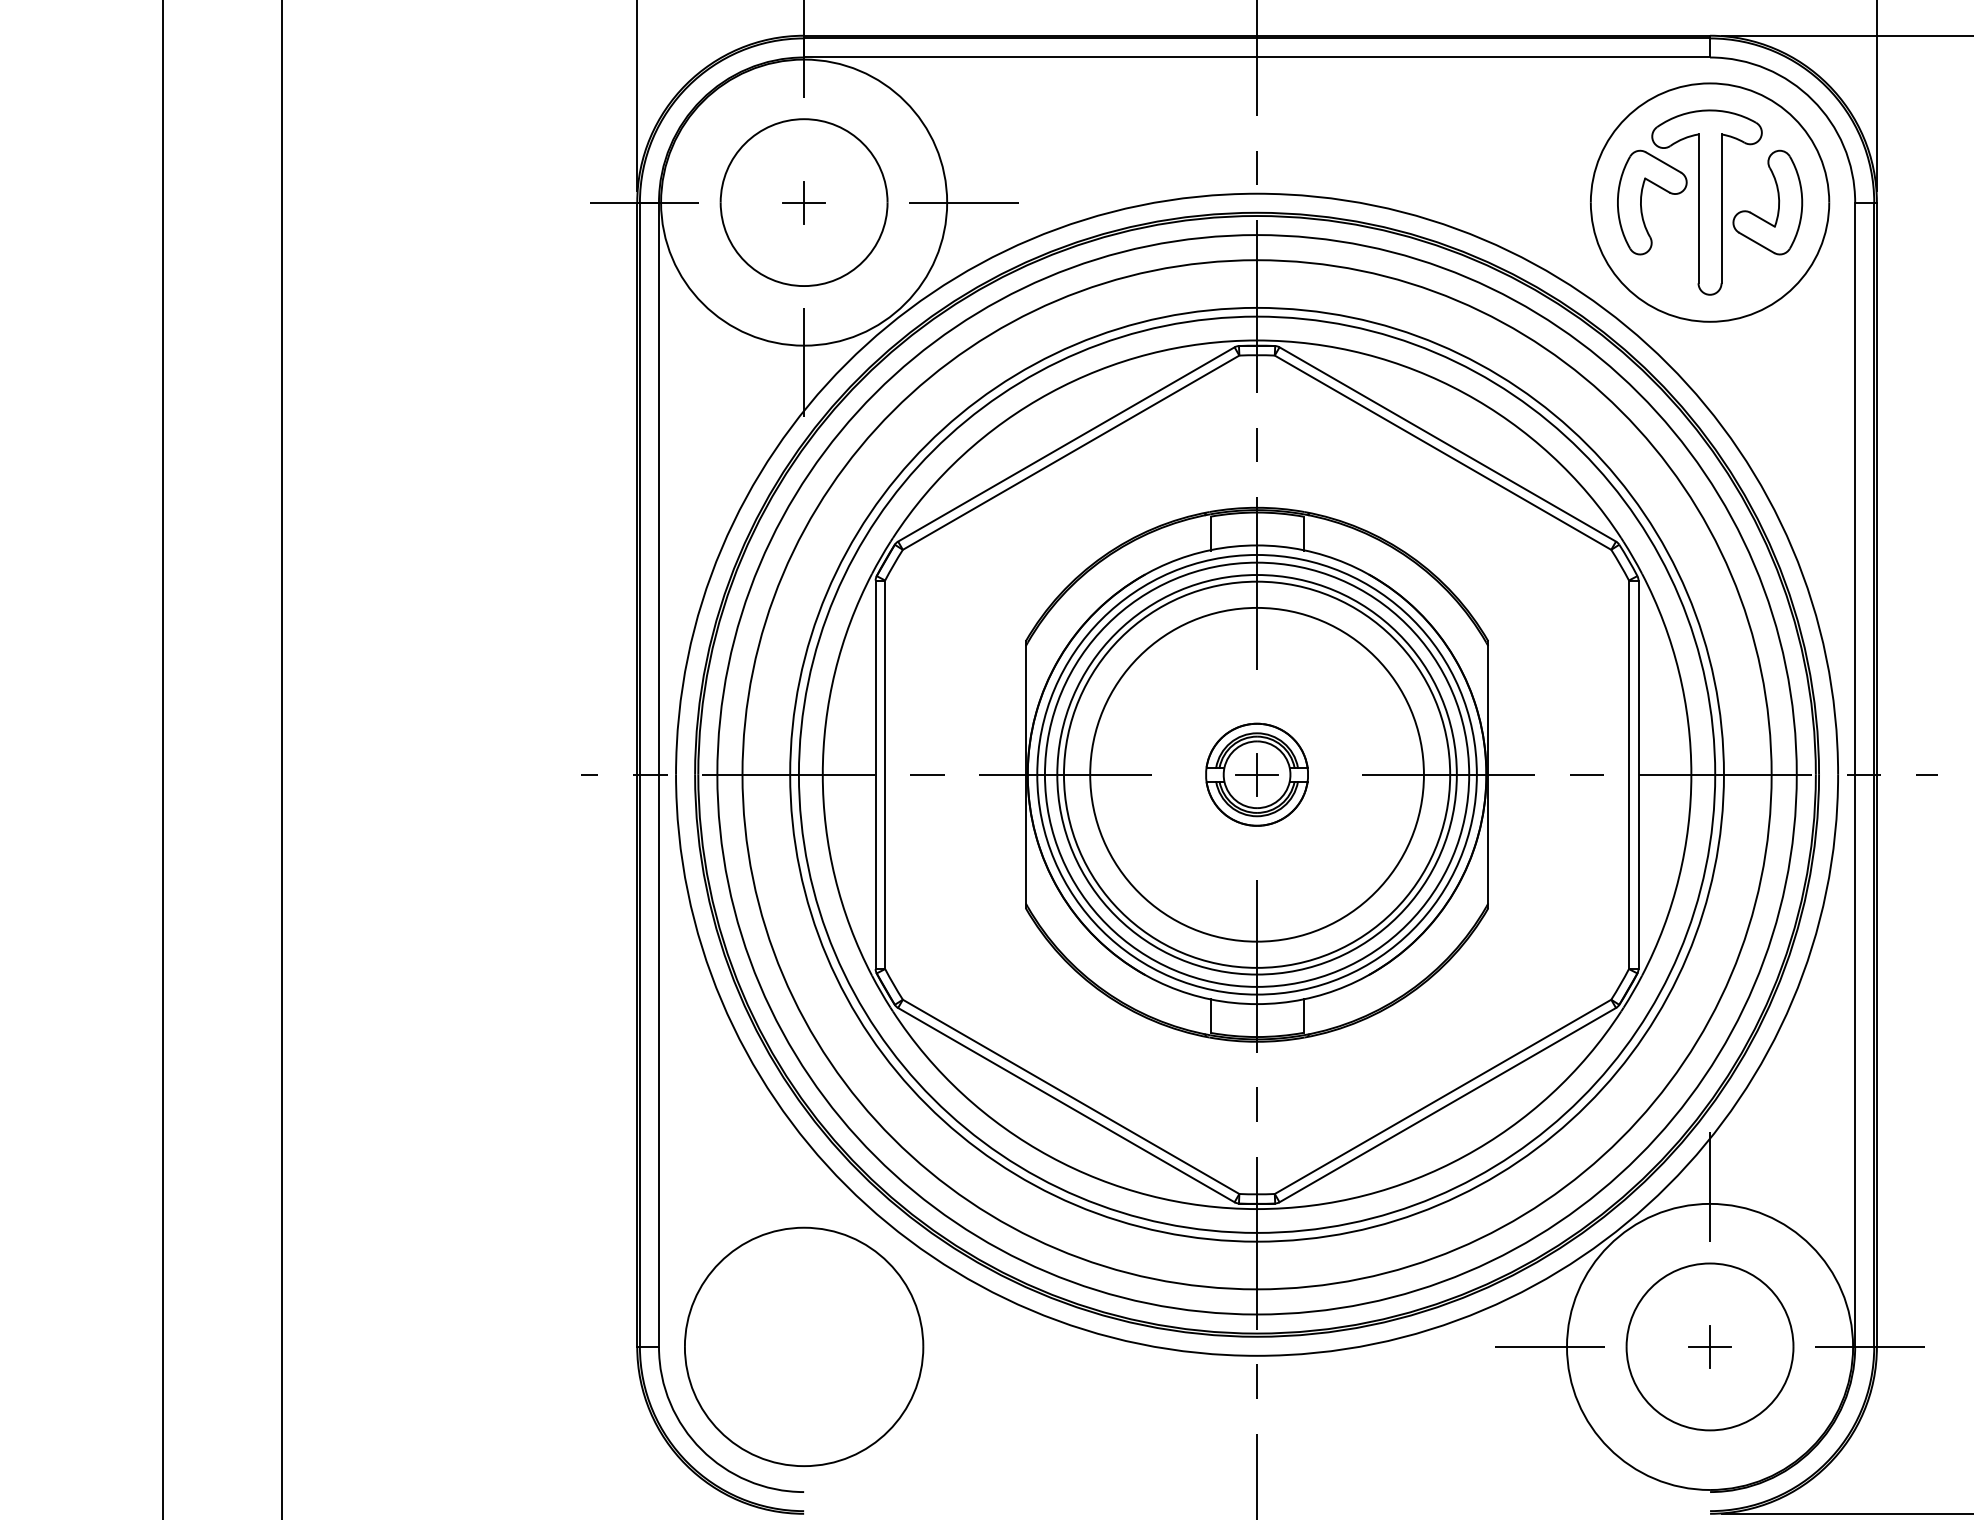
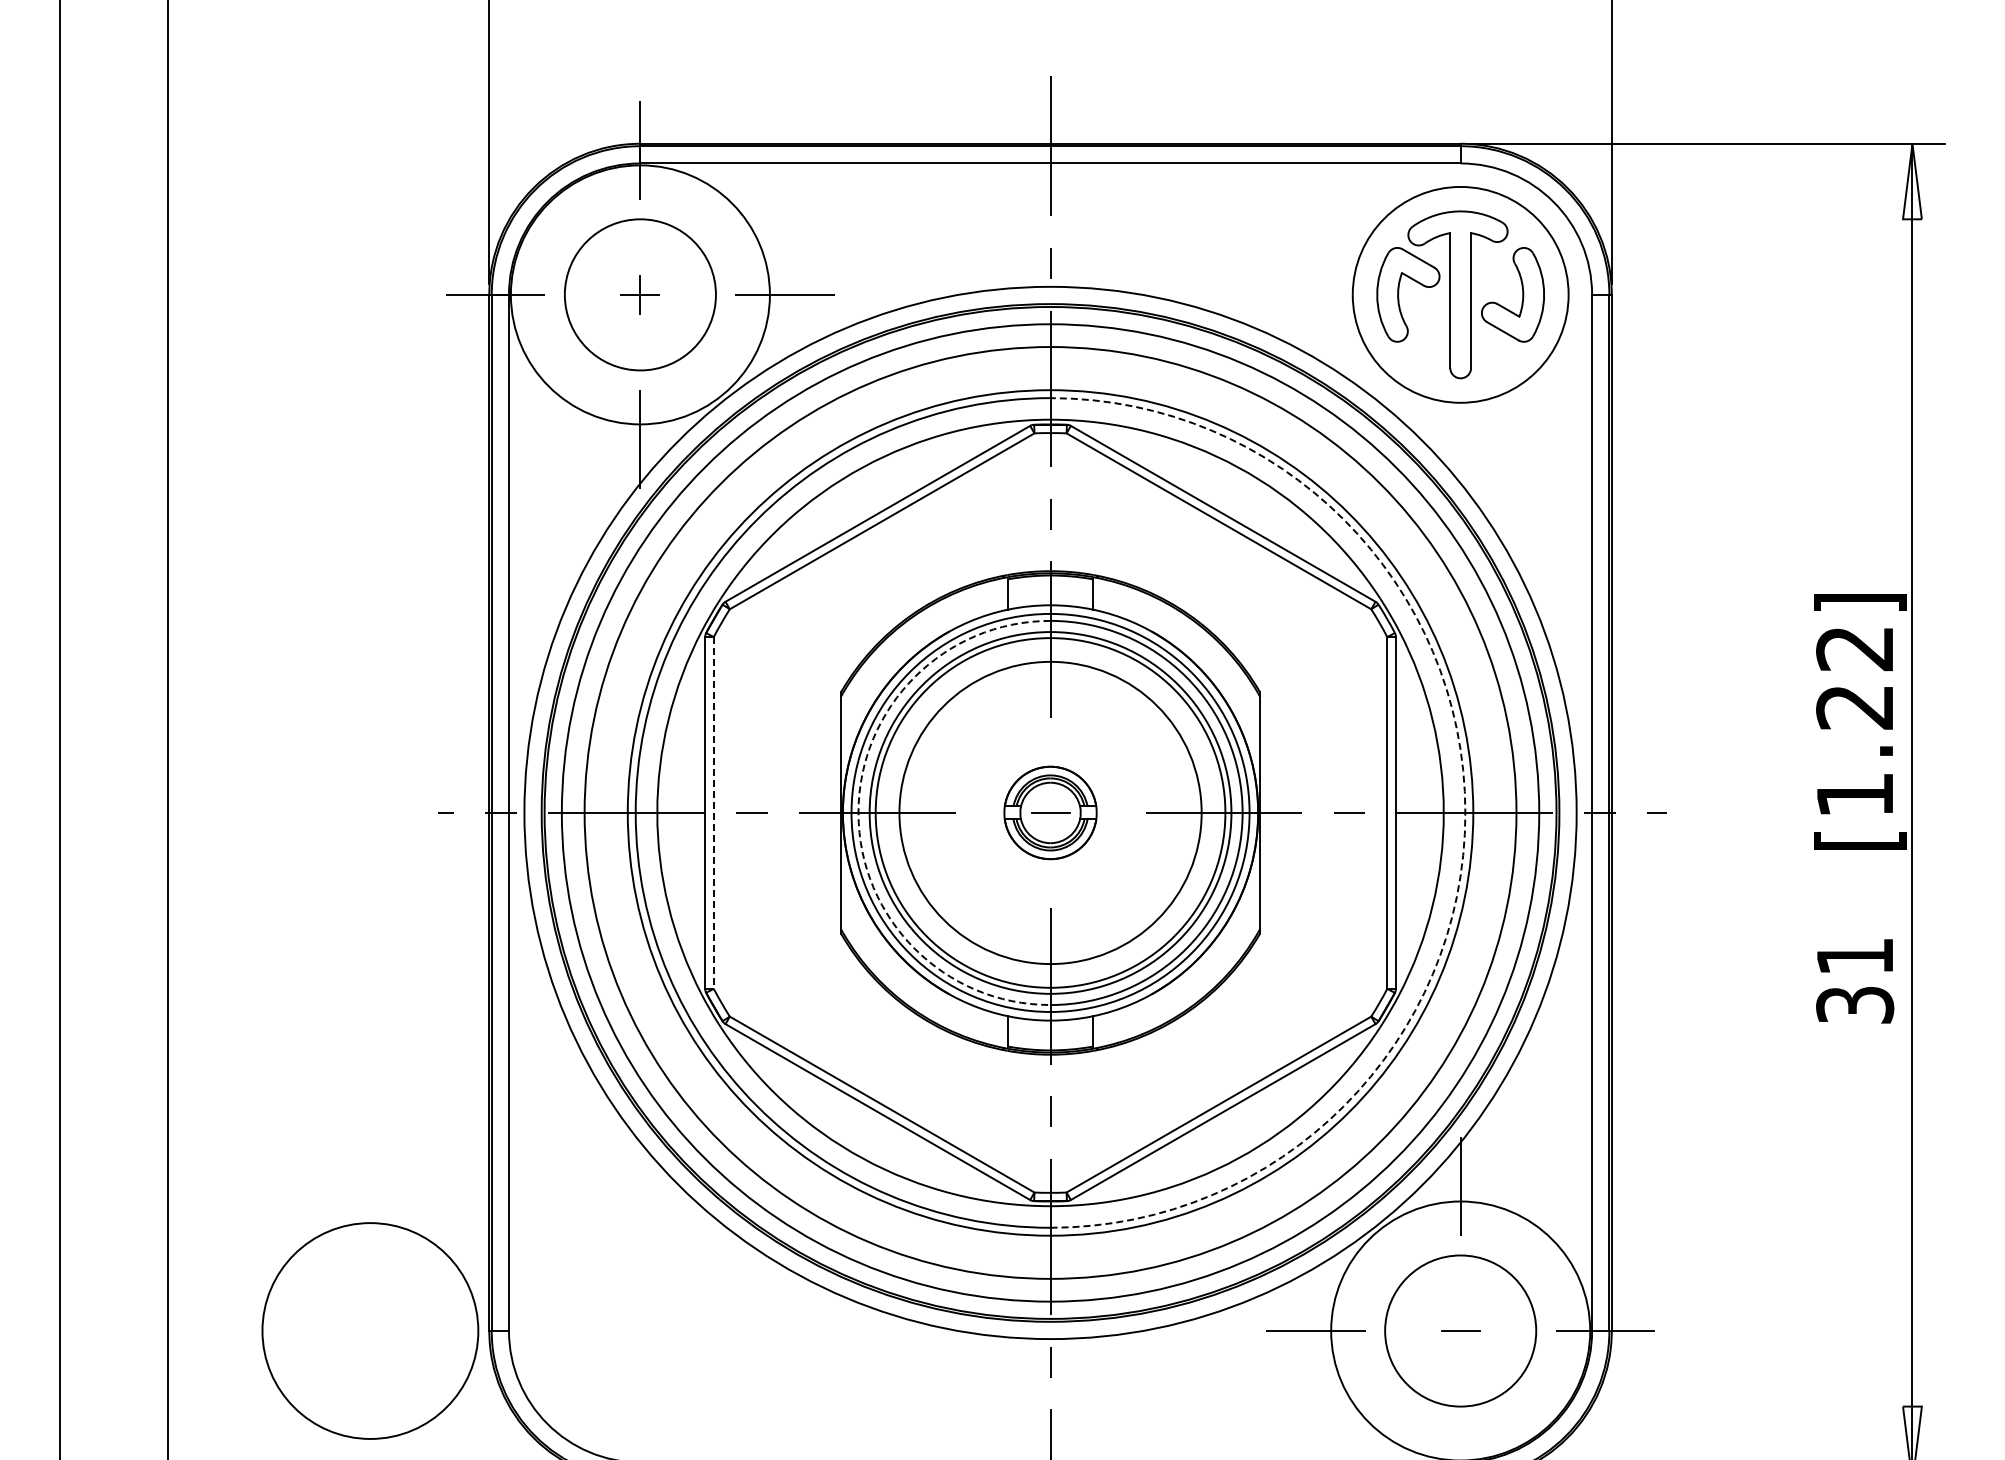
line: (884, 774) -> (713, 812), solid -> dashed
arc: (1044, 774) -> (858, 812), solid -> dashed
line: (1257, 774) -> (1050, 812), removed
arc: (1715, 774) -> (1465, 812), solid -> dashed
part: (804, 1346) -> (370, 1330), moved
line: (1709, 1347) -> (1460, 1331), removed

